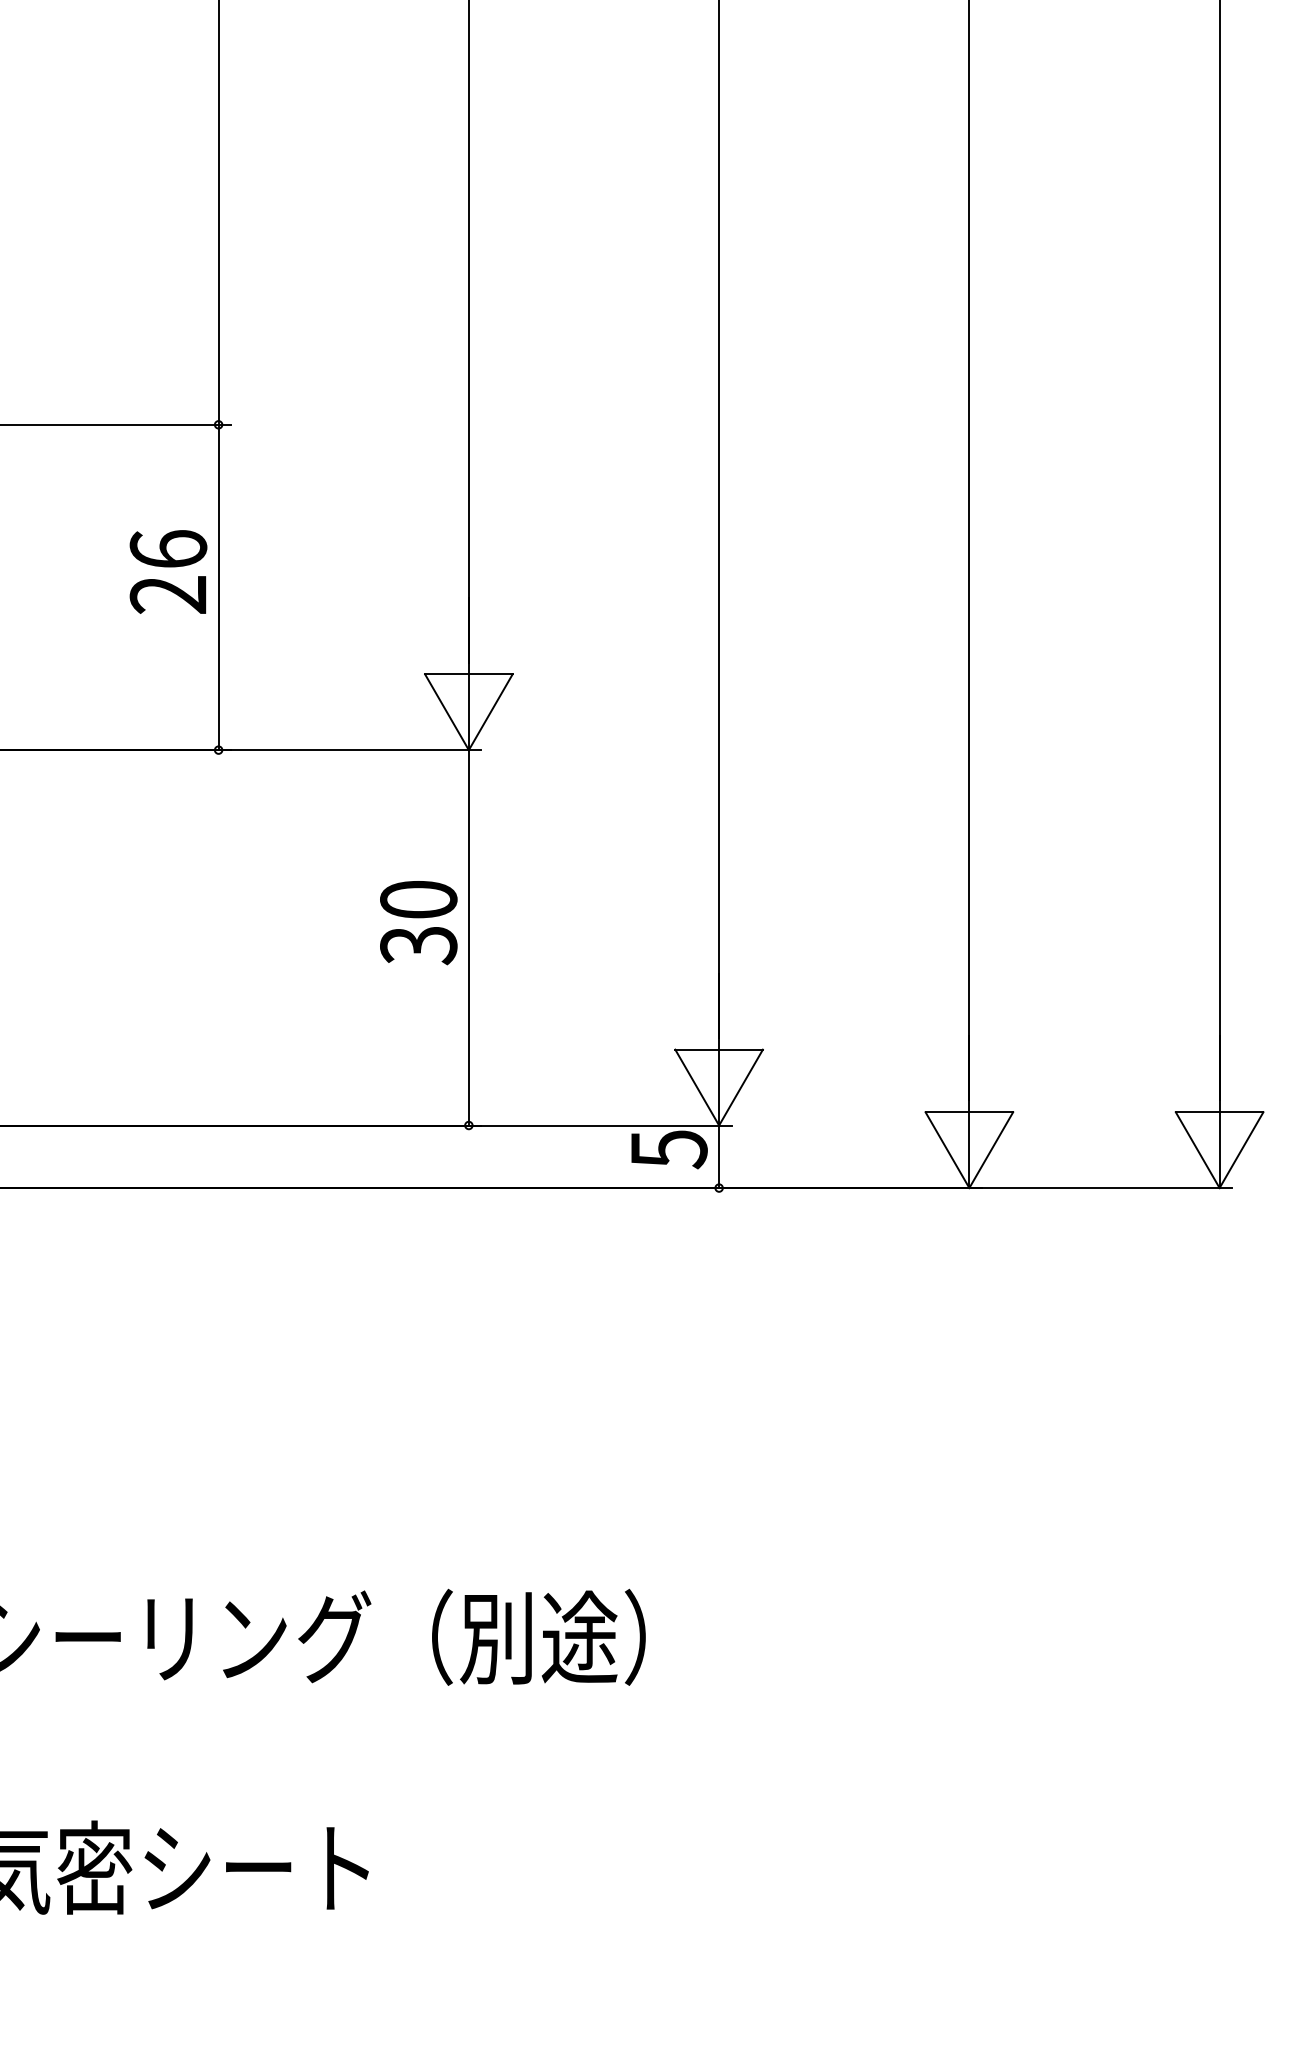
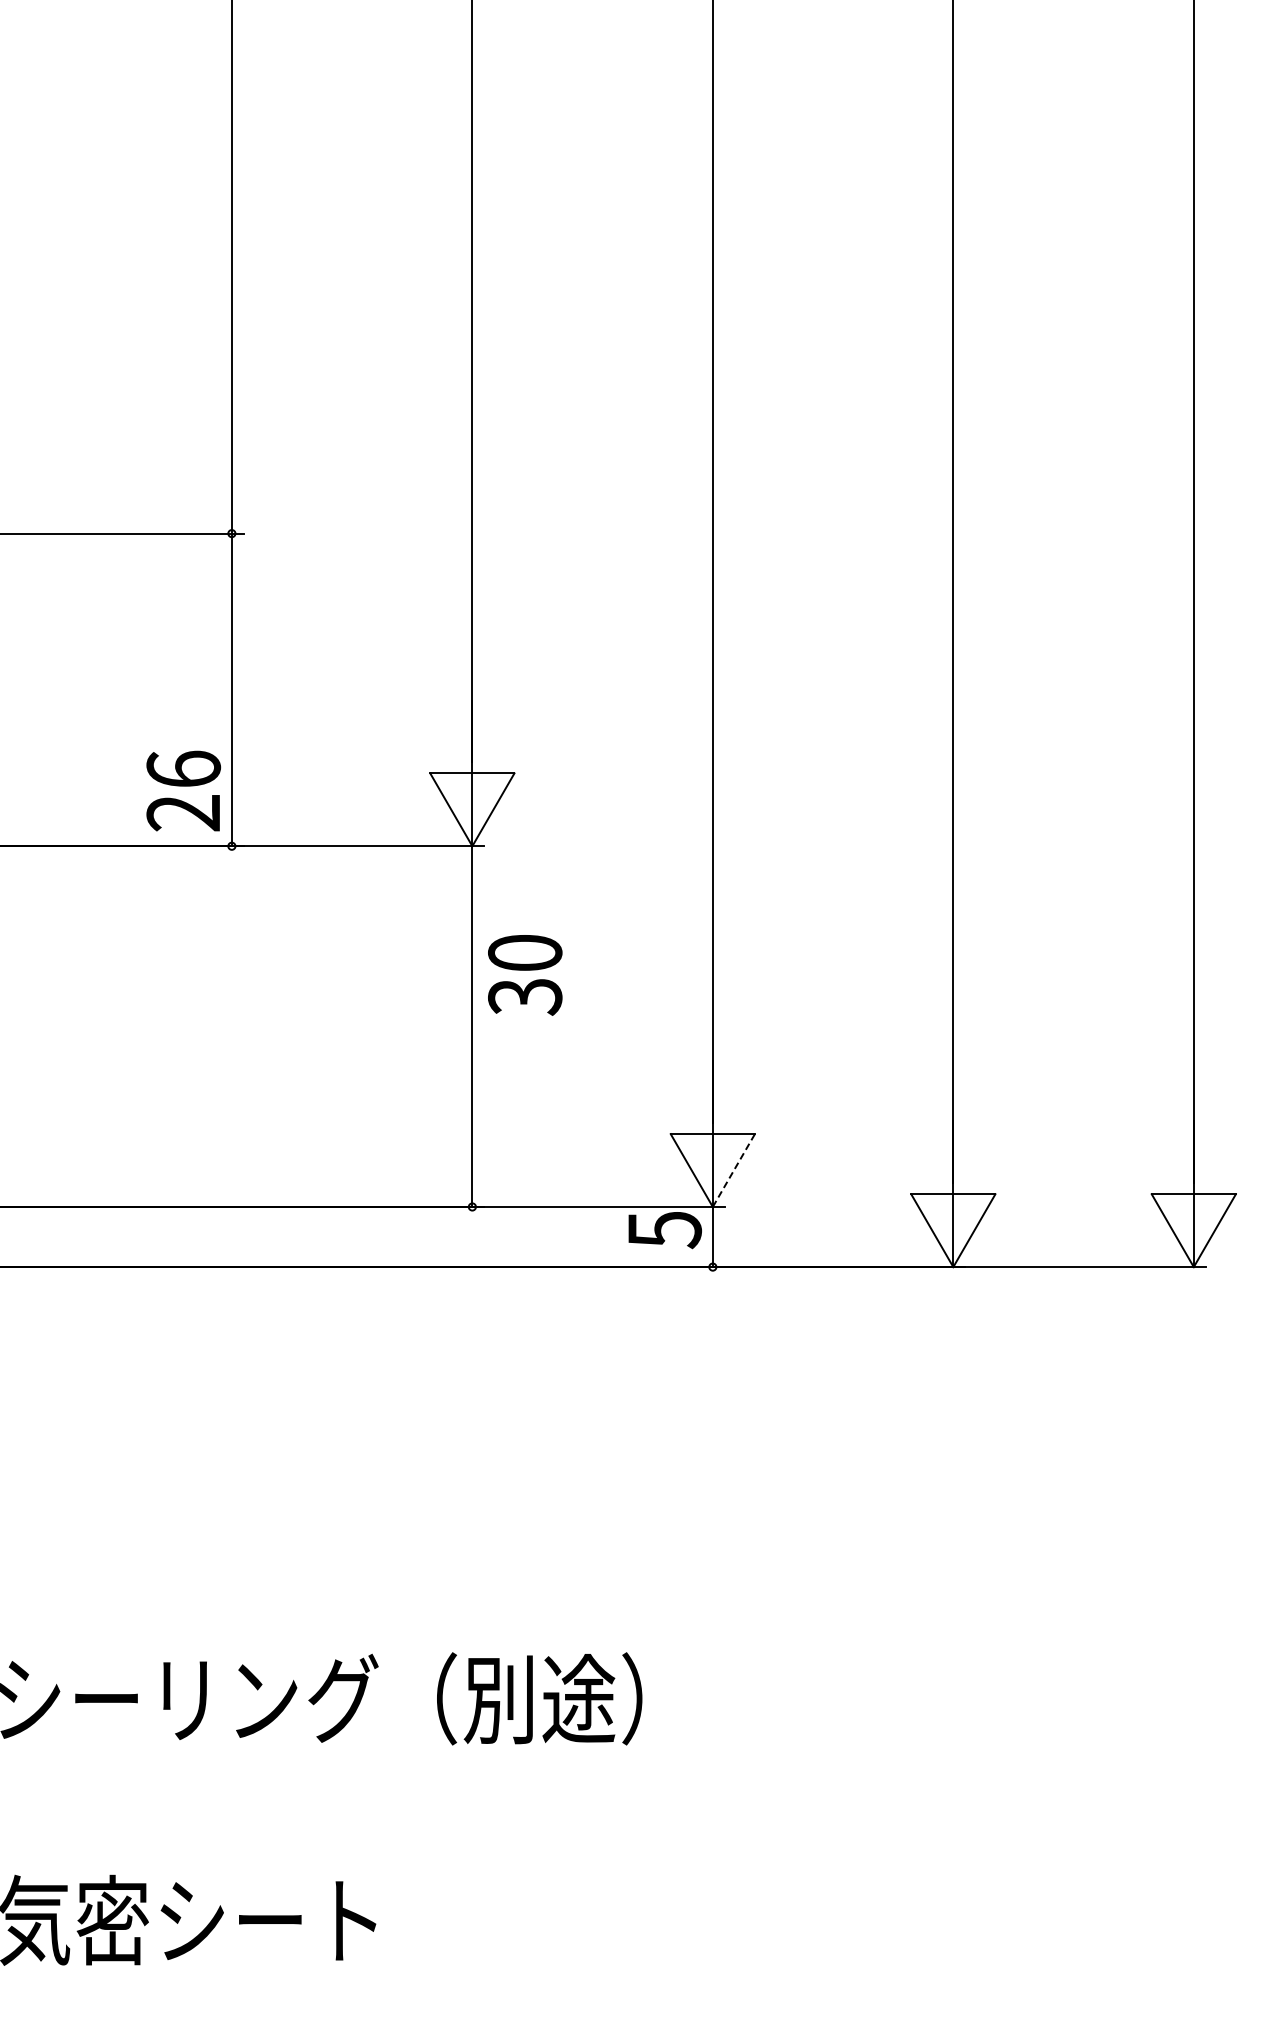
text: (168, 571) -> (183, 790), moved
text: (419, 923) -> (525, 975), moved
line: (741, 1087) -> (734, 1170), solid -> dashed

